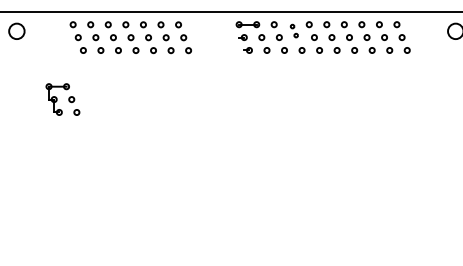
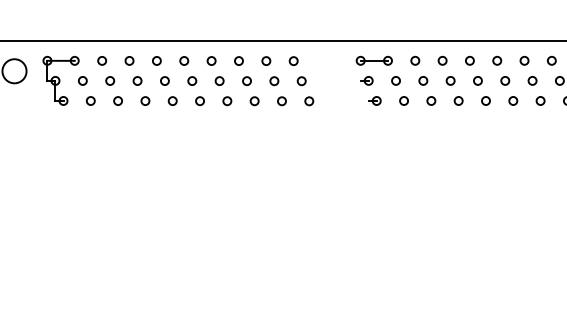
part: (294, 30) -> (446, 69), size x1.43
part: (200, 37) -> (300, 80), added
part: (62, 99) -> (68, 80), moved

